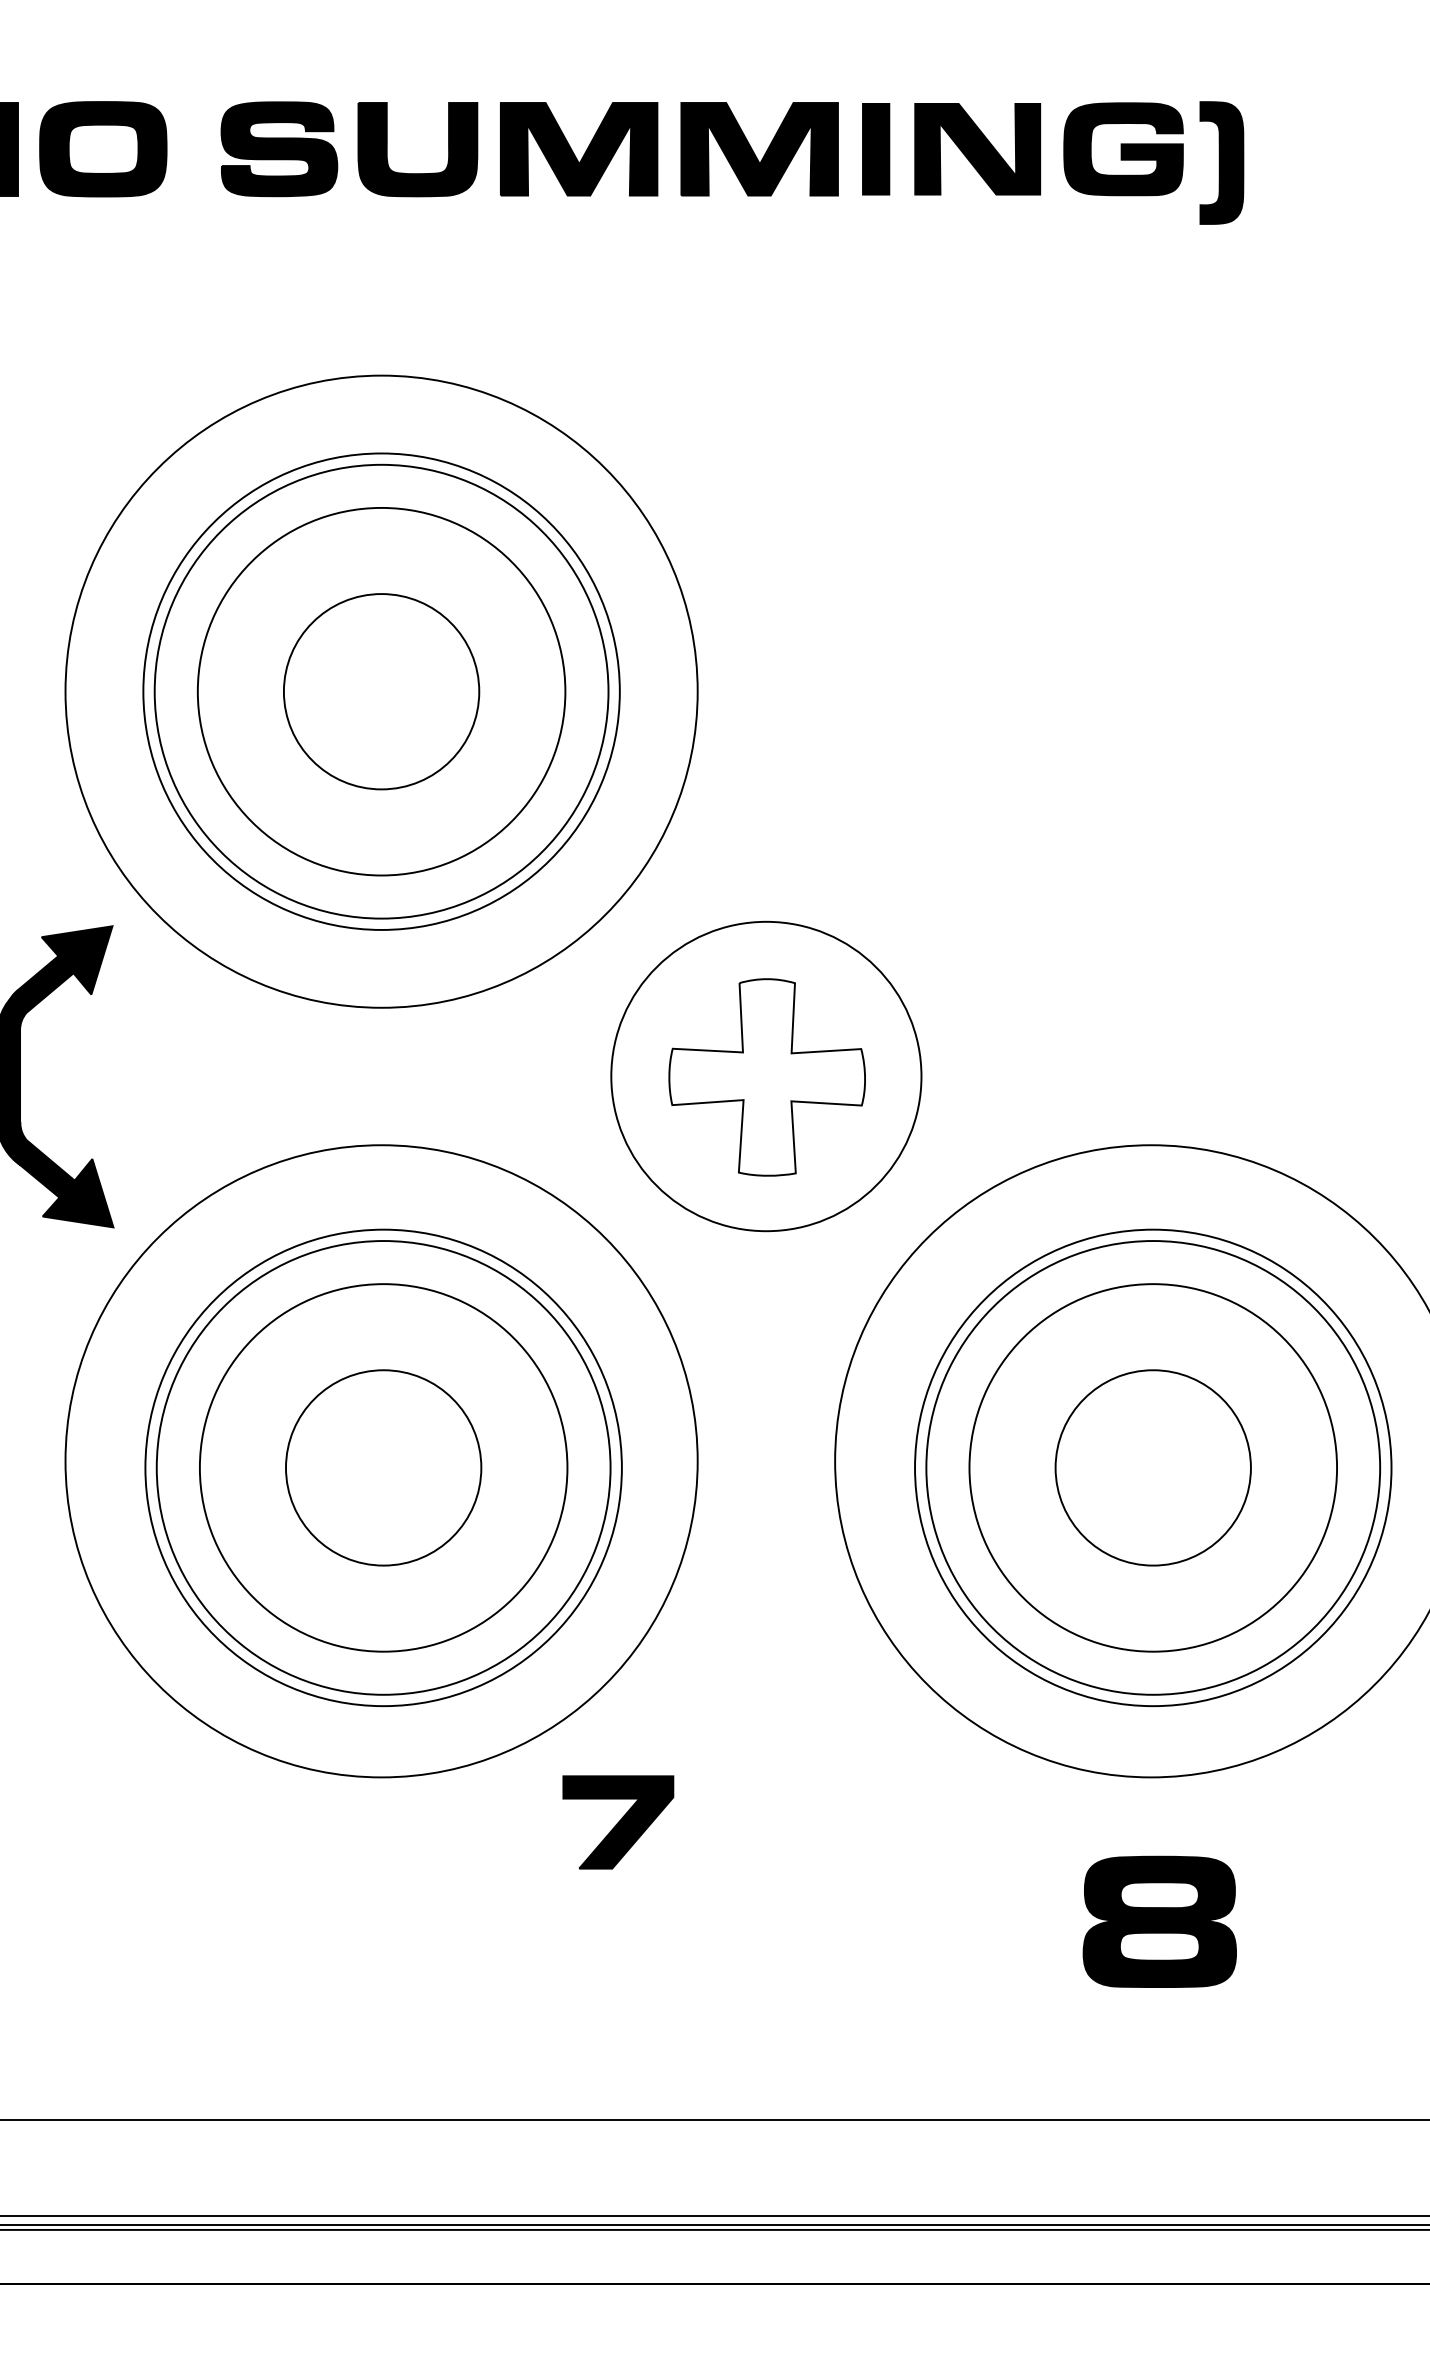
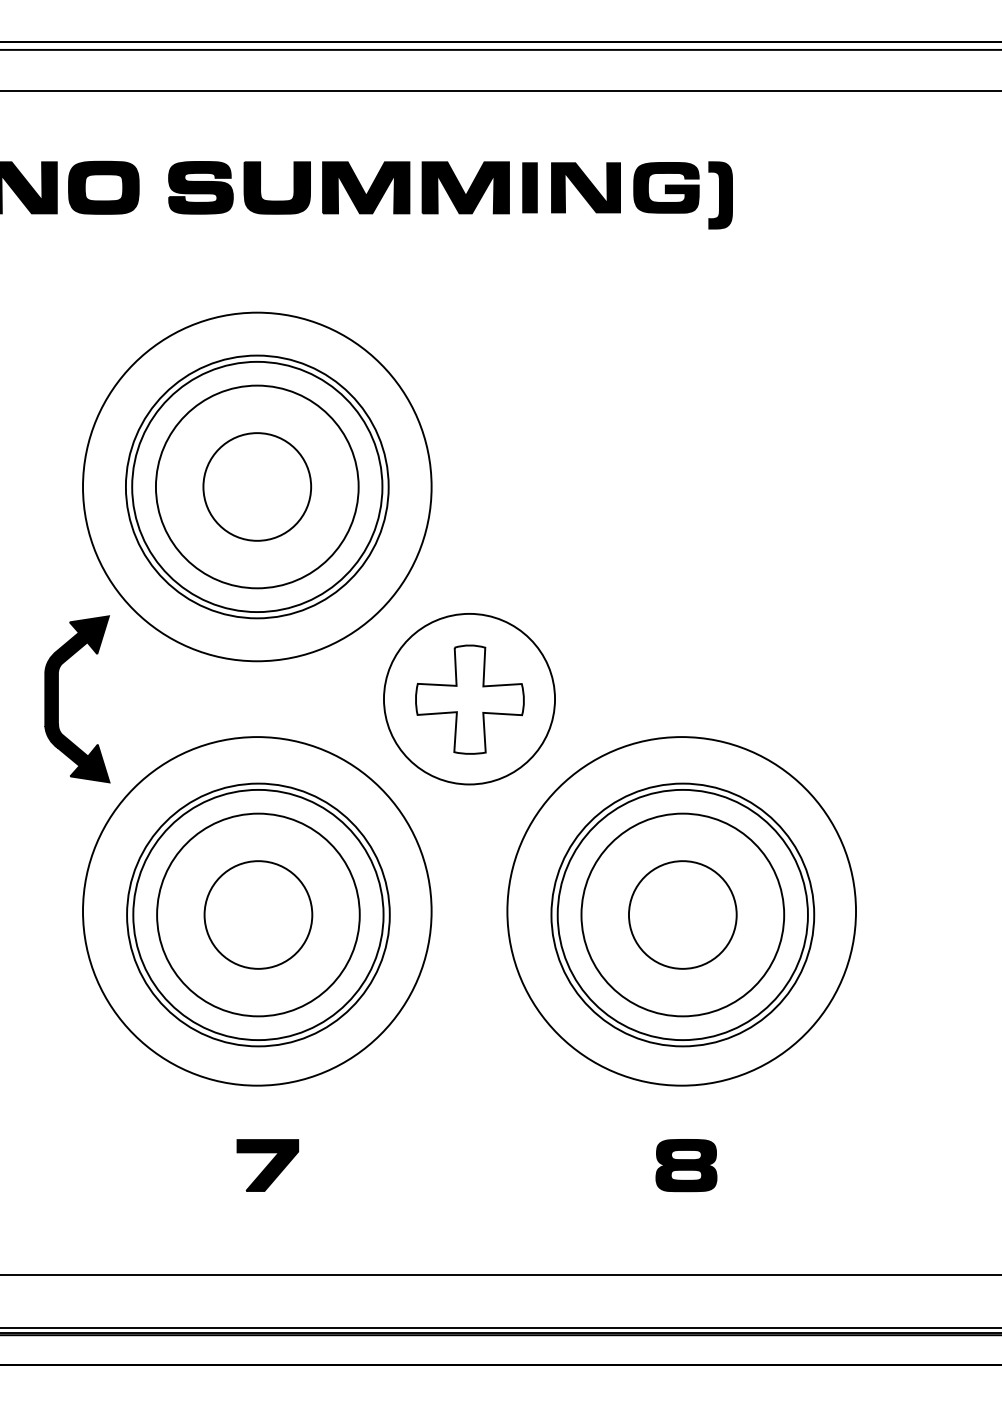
part: (617, 1822) -> (267, 1165), moved
part: (1159, 1922) -> (686, 1165), size x0.71

